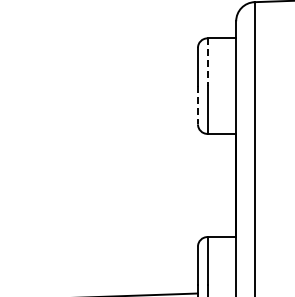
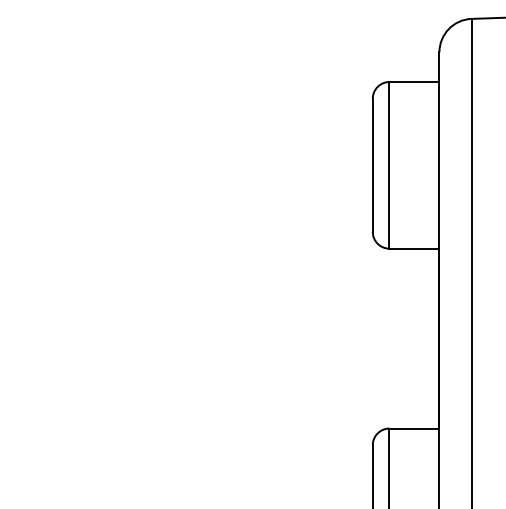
line: (207, 62) -> (389, 124), dashed -> solid
line: (197, 105) -> (371, 199), dashed -> solid

